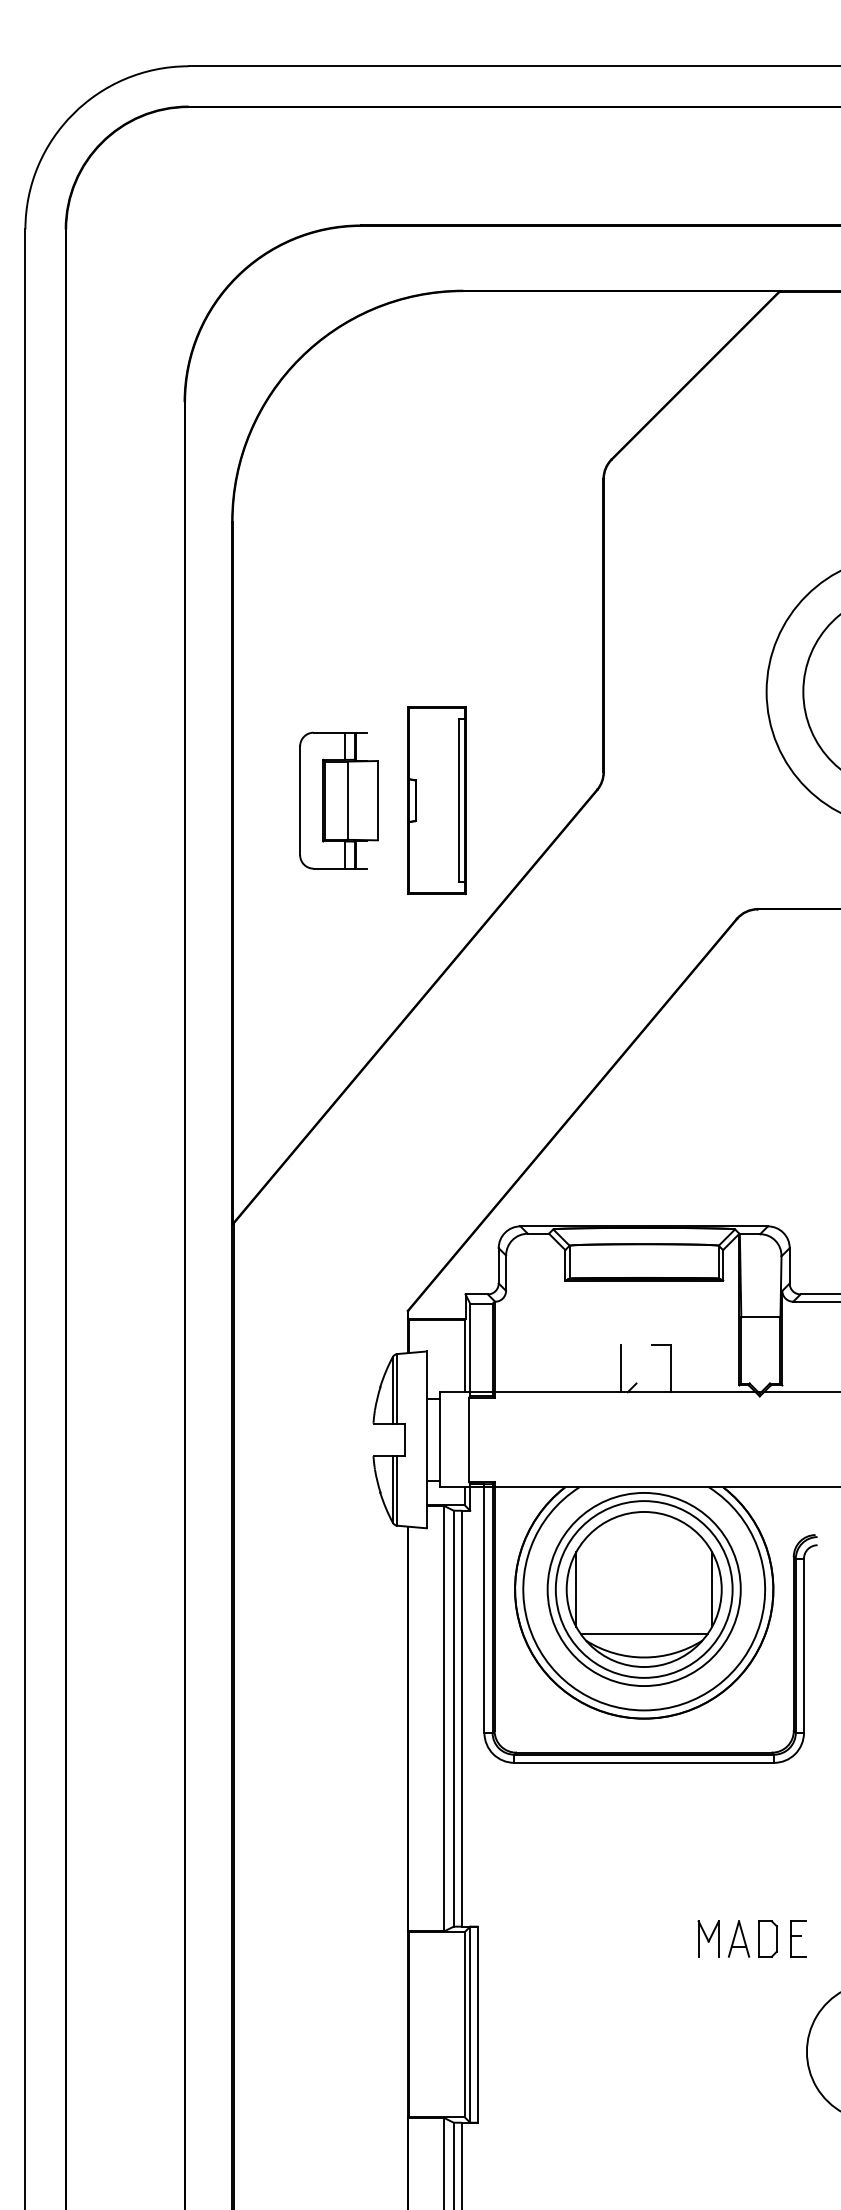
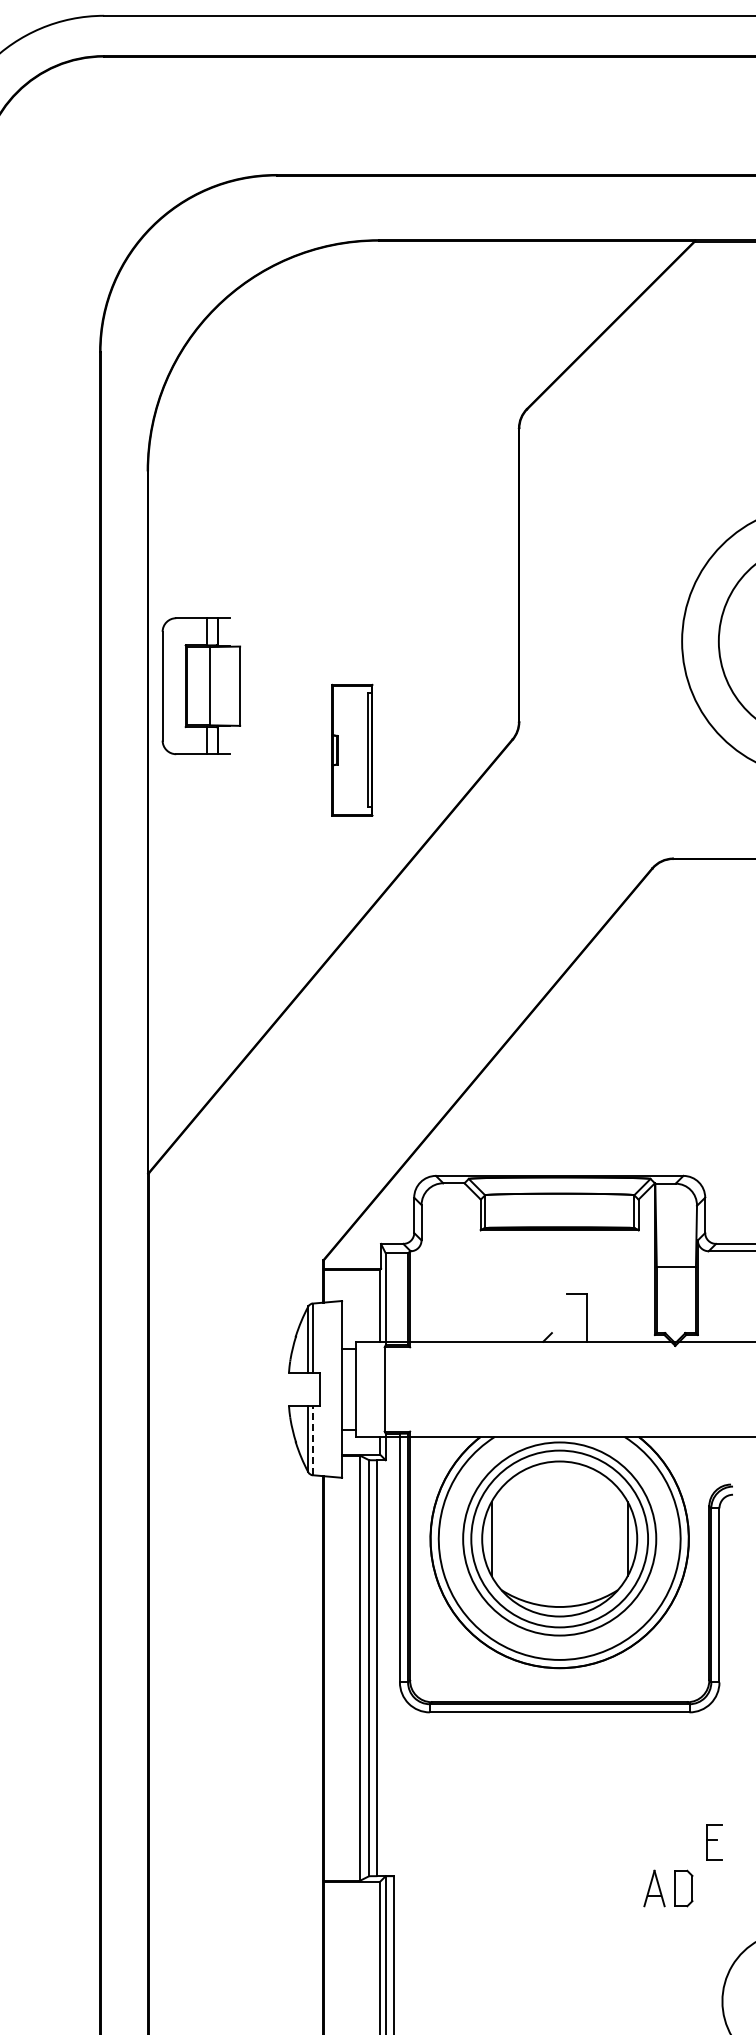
part: (338, 800) -> (200, 686), moved
part: (436, 800) -> (351, 750), size x0.7
line: (620, 1368) -> (535, 1318), removed
line: (397, 1490) -> (312, 1440), solid -> dashed
line: (643, 1633) -> (558, 1583), removed
part: (708, 1938) -> (623, 1888), removed
part: (798, 1938) -> (713, 1842), moved

